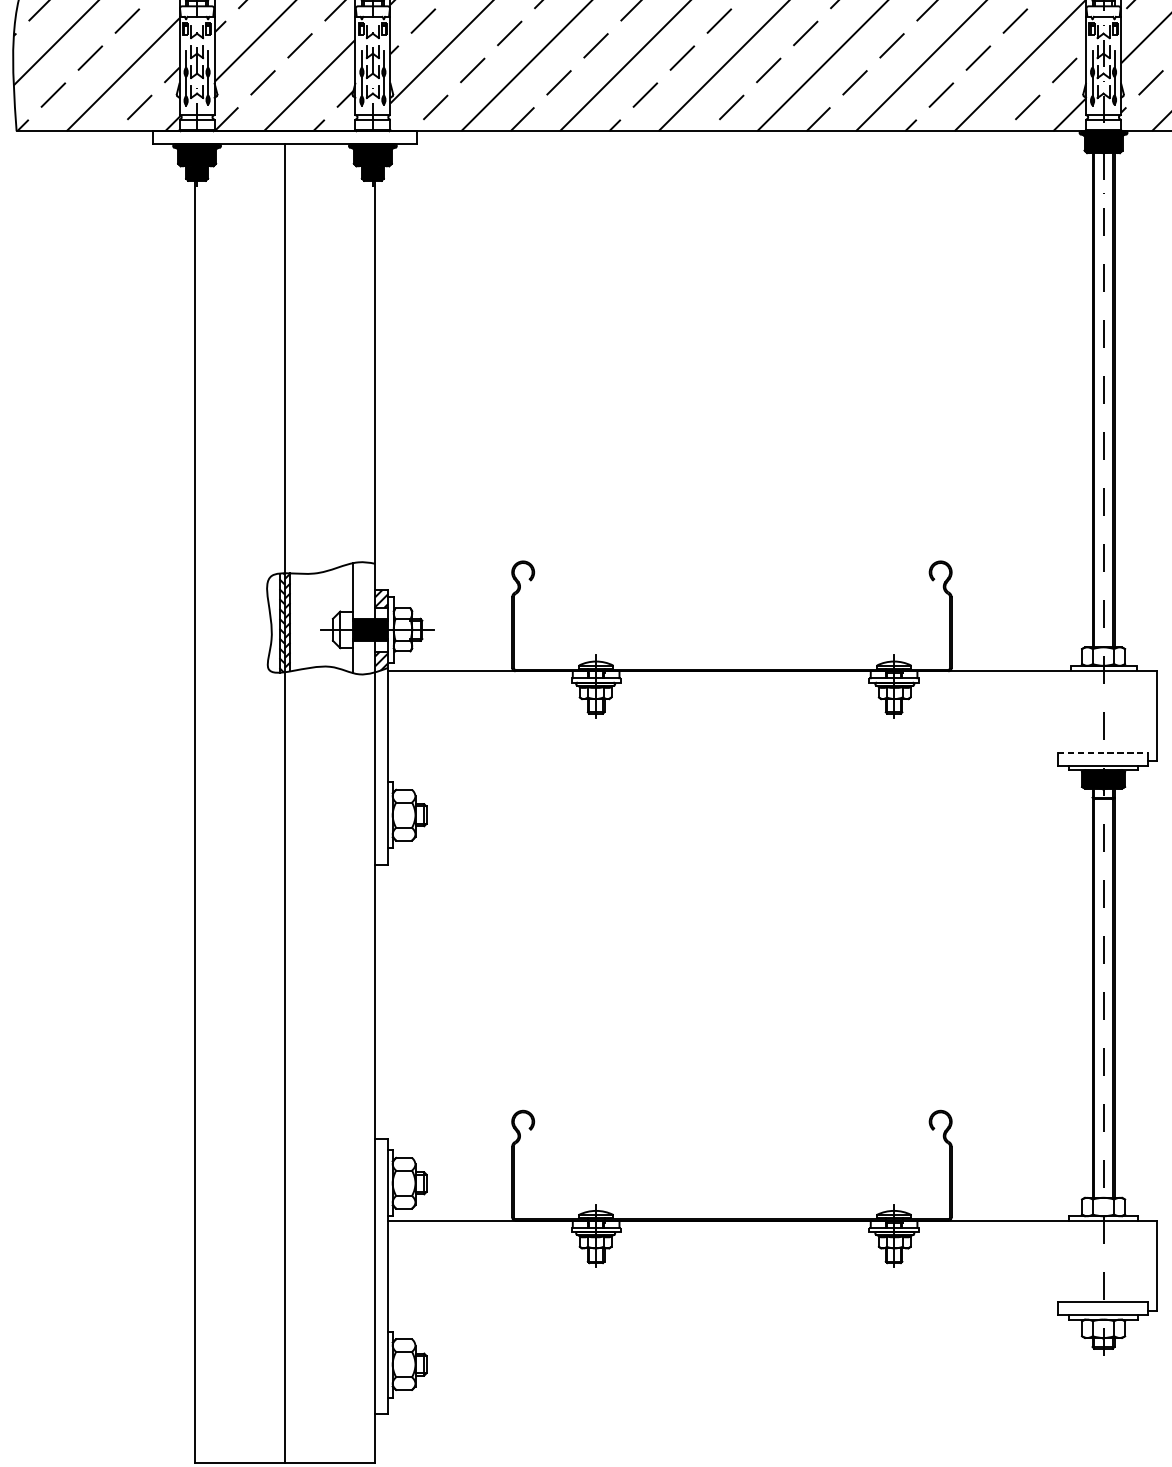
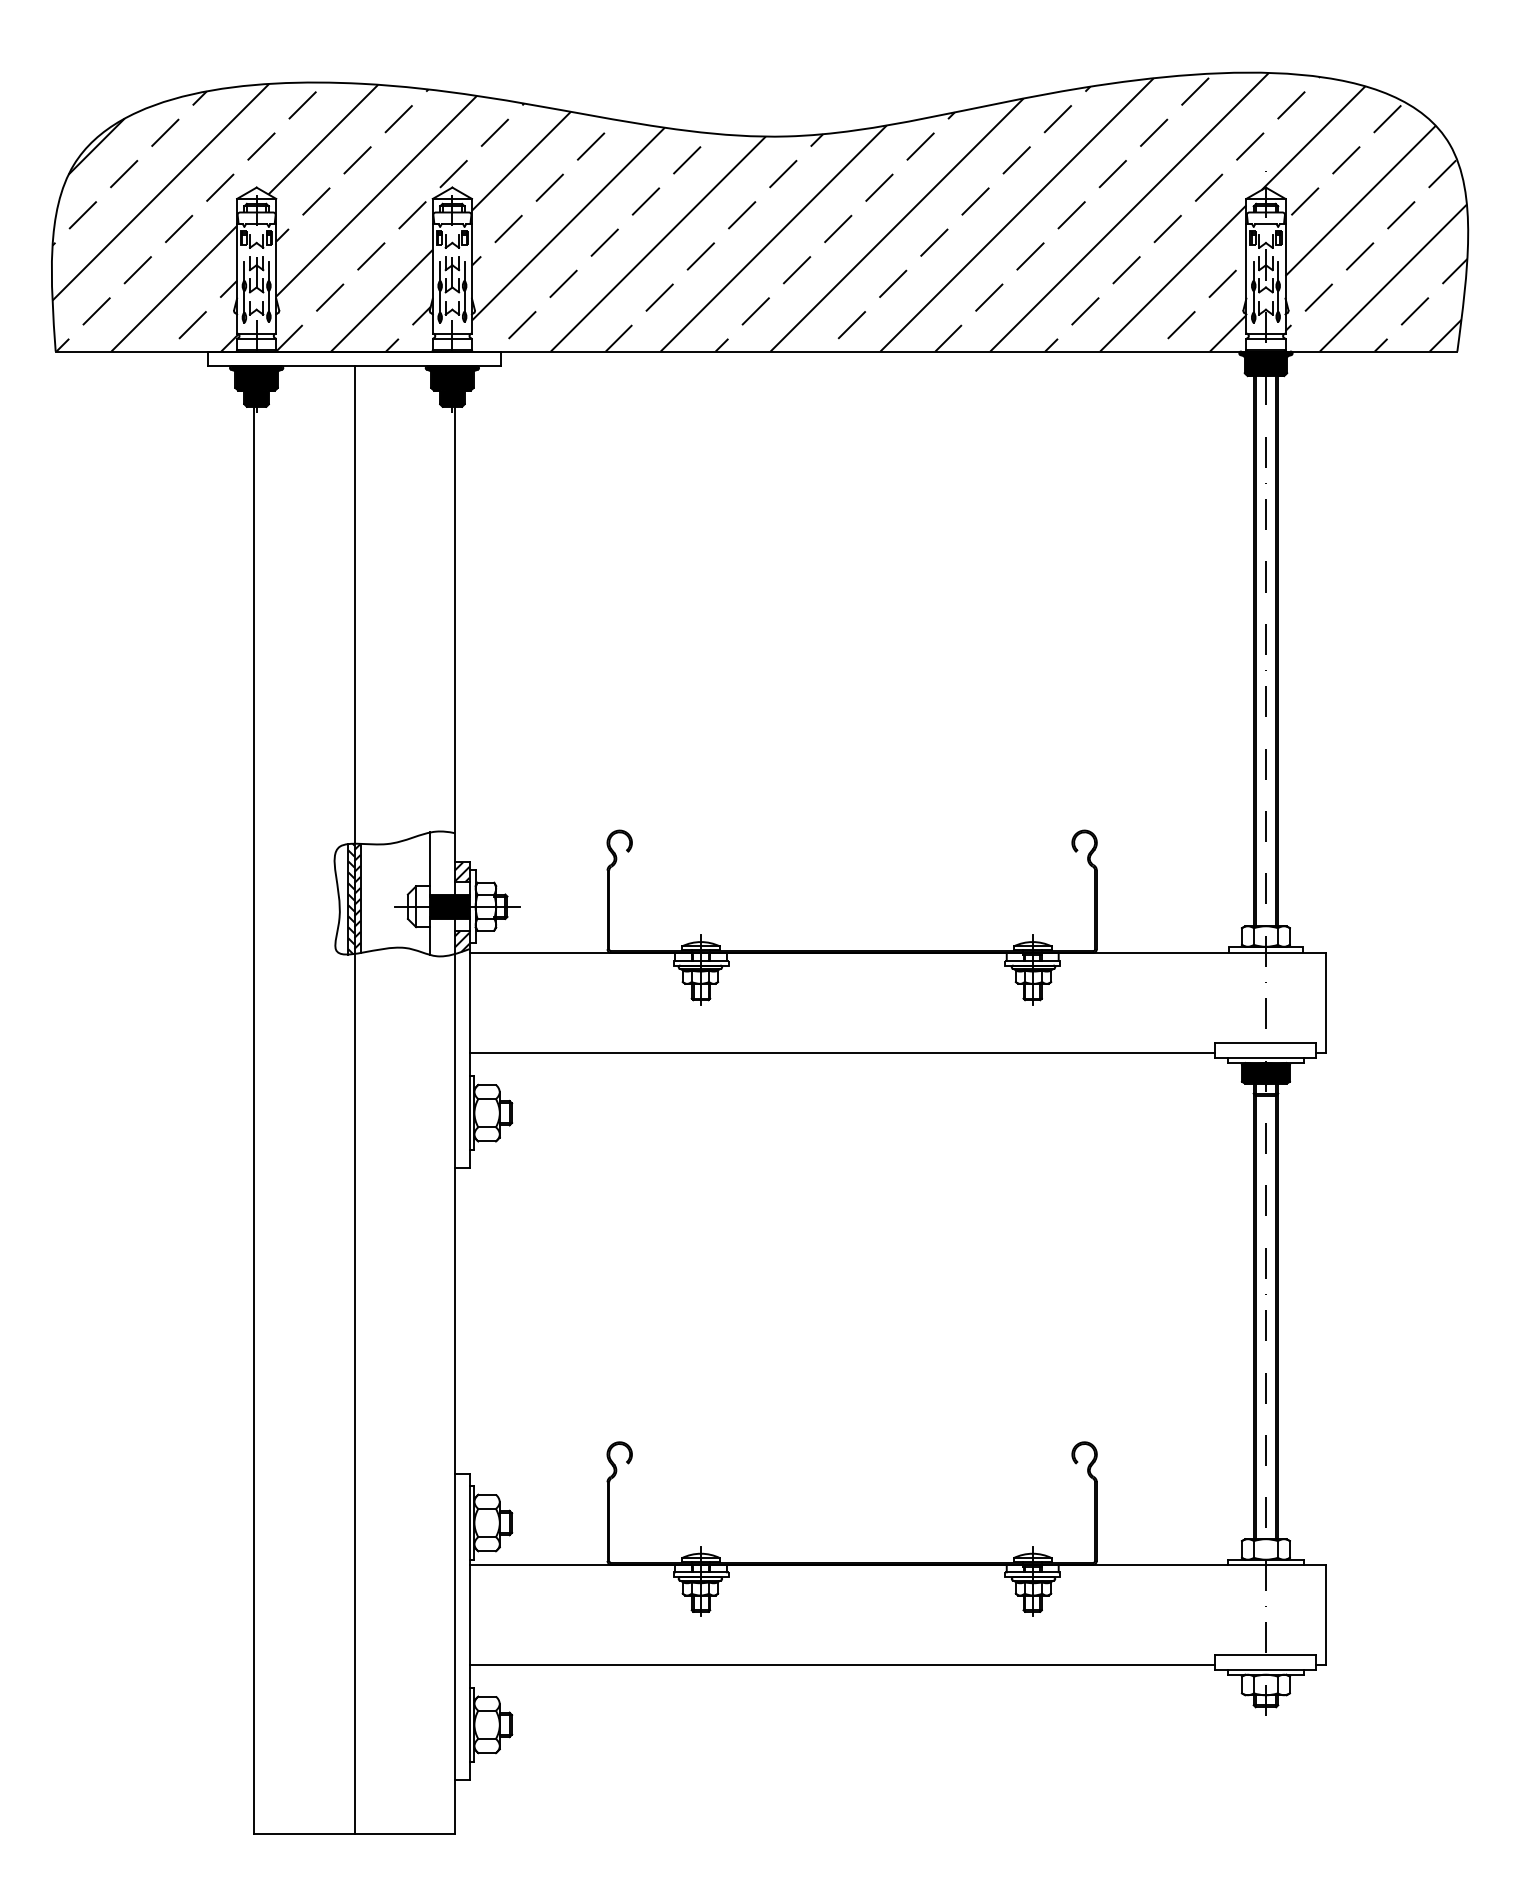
line: (1104, 752) -> (1266, 1043), dashed -> solid
line: (723, 761) -> (842, 1053), added
line: (723, 1310) -> (842, 1664), added

